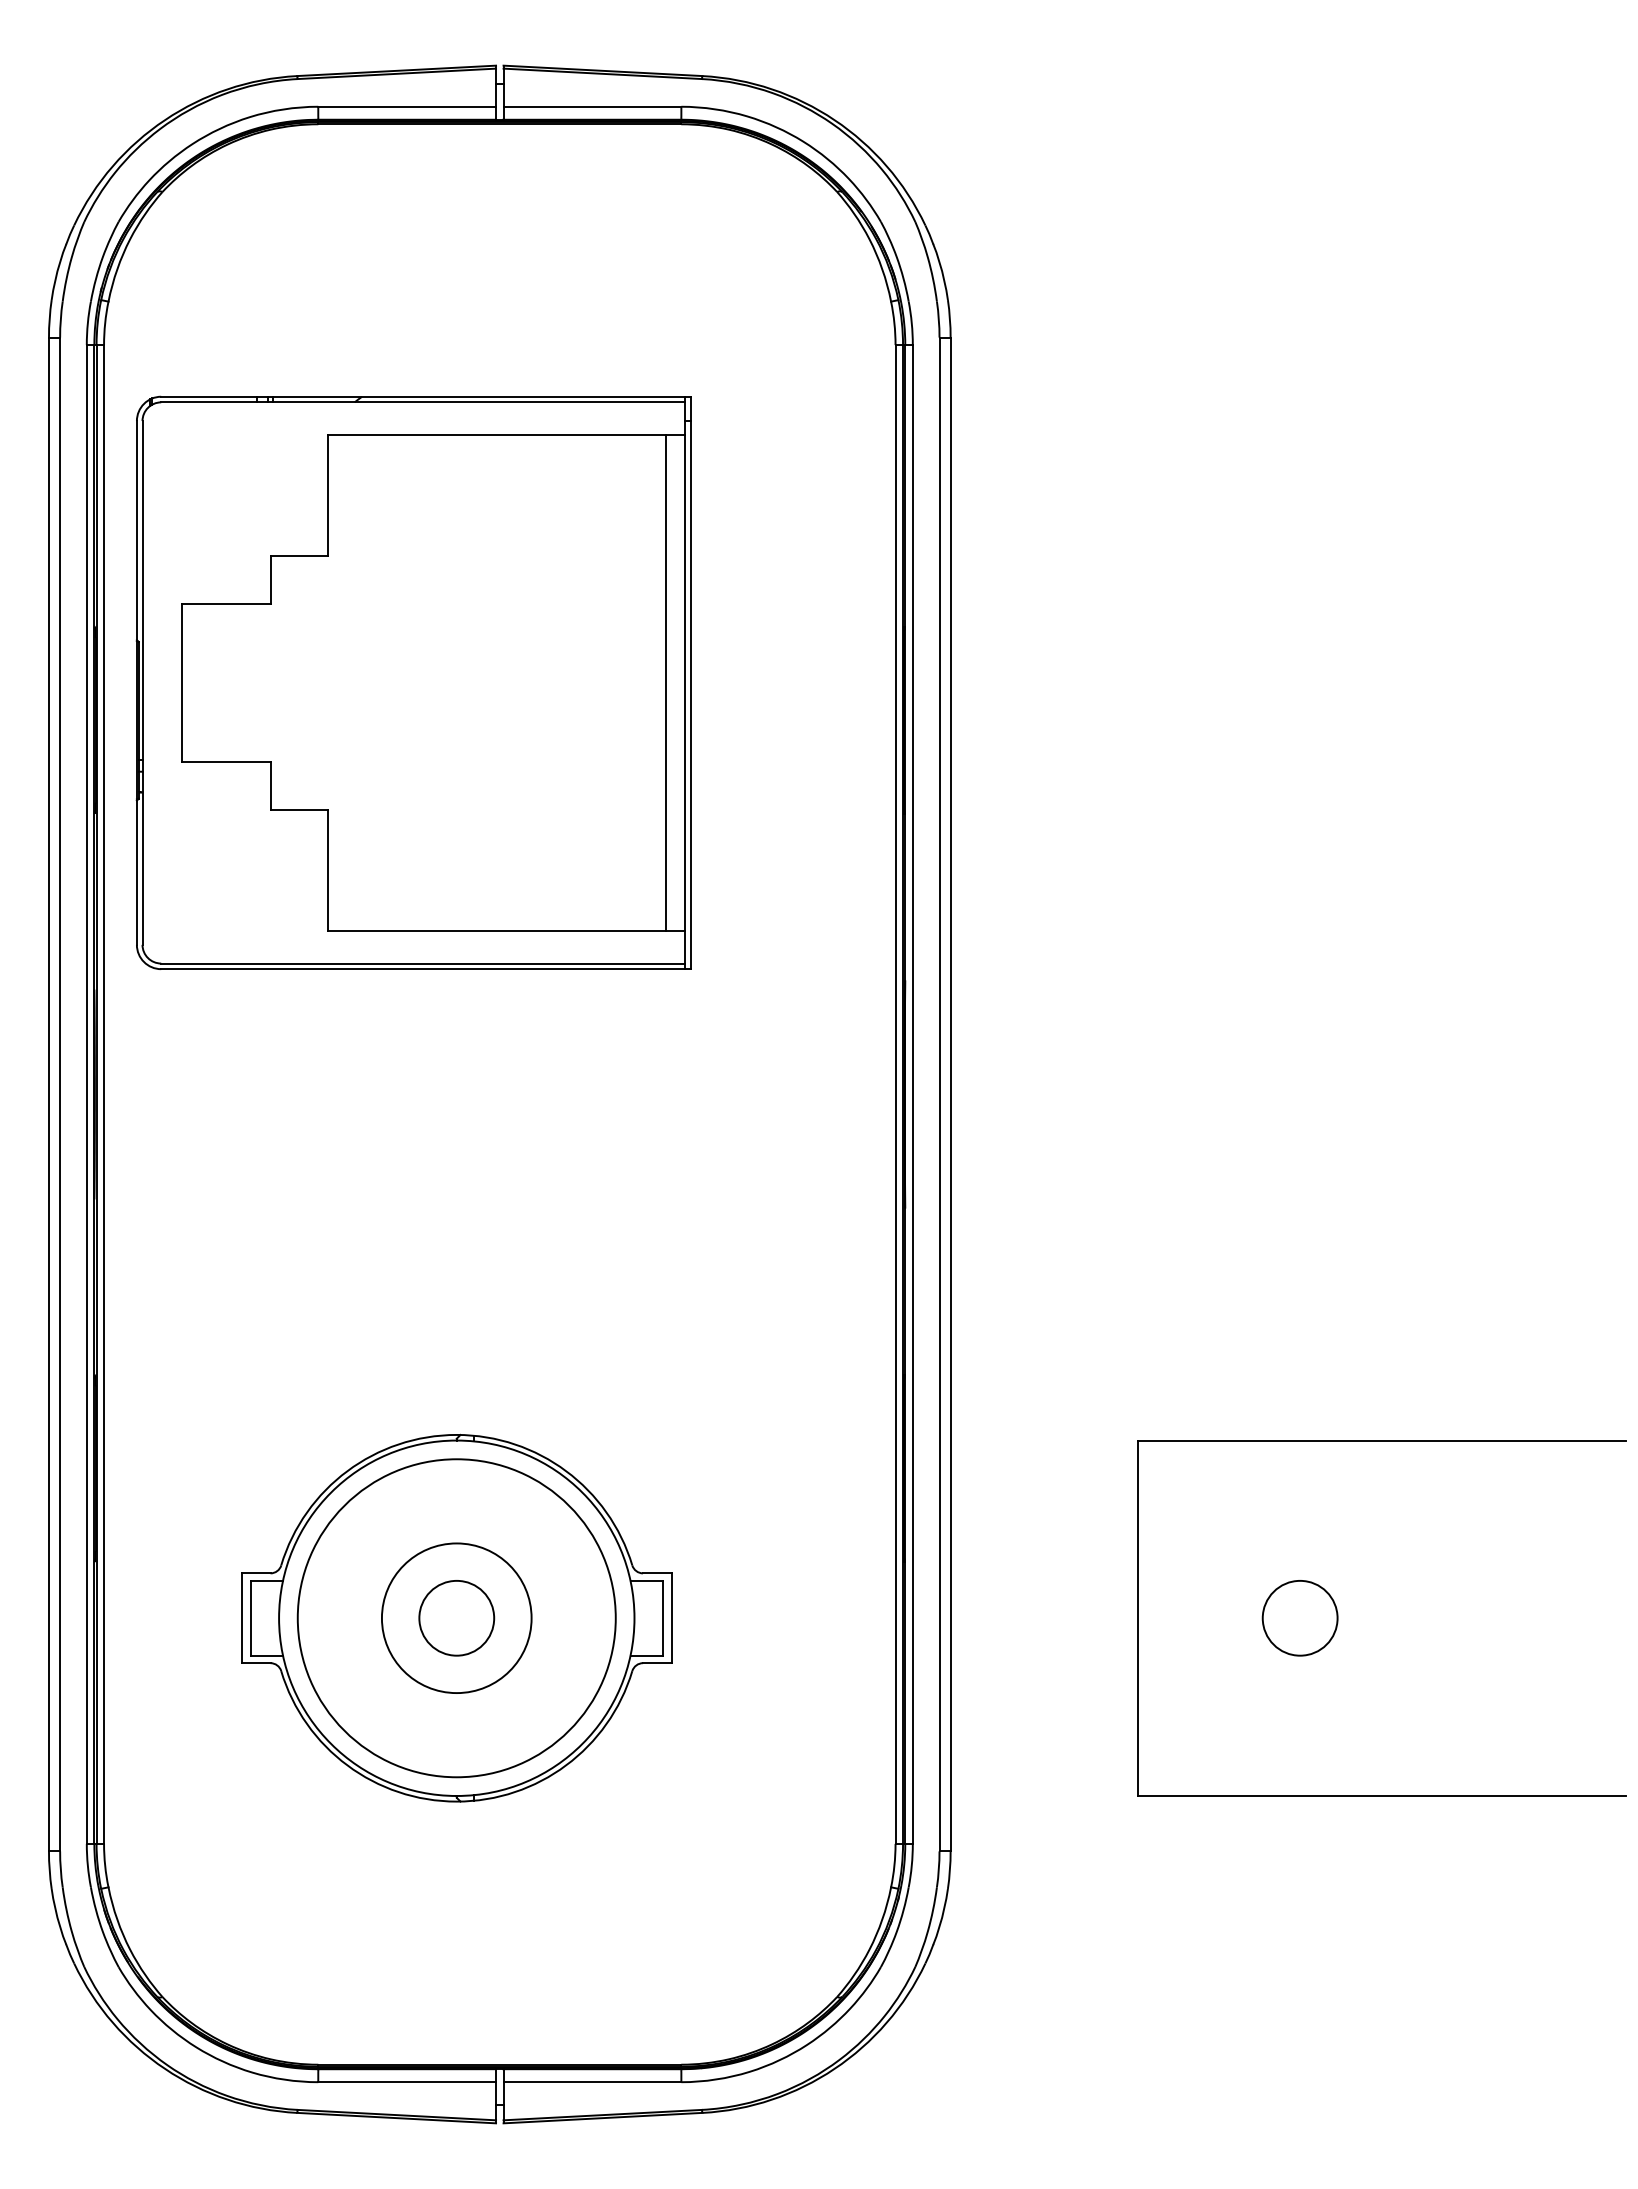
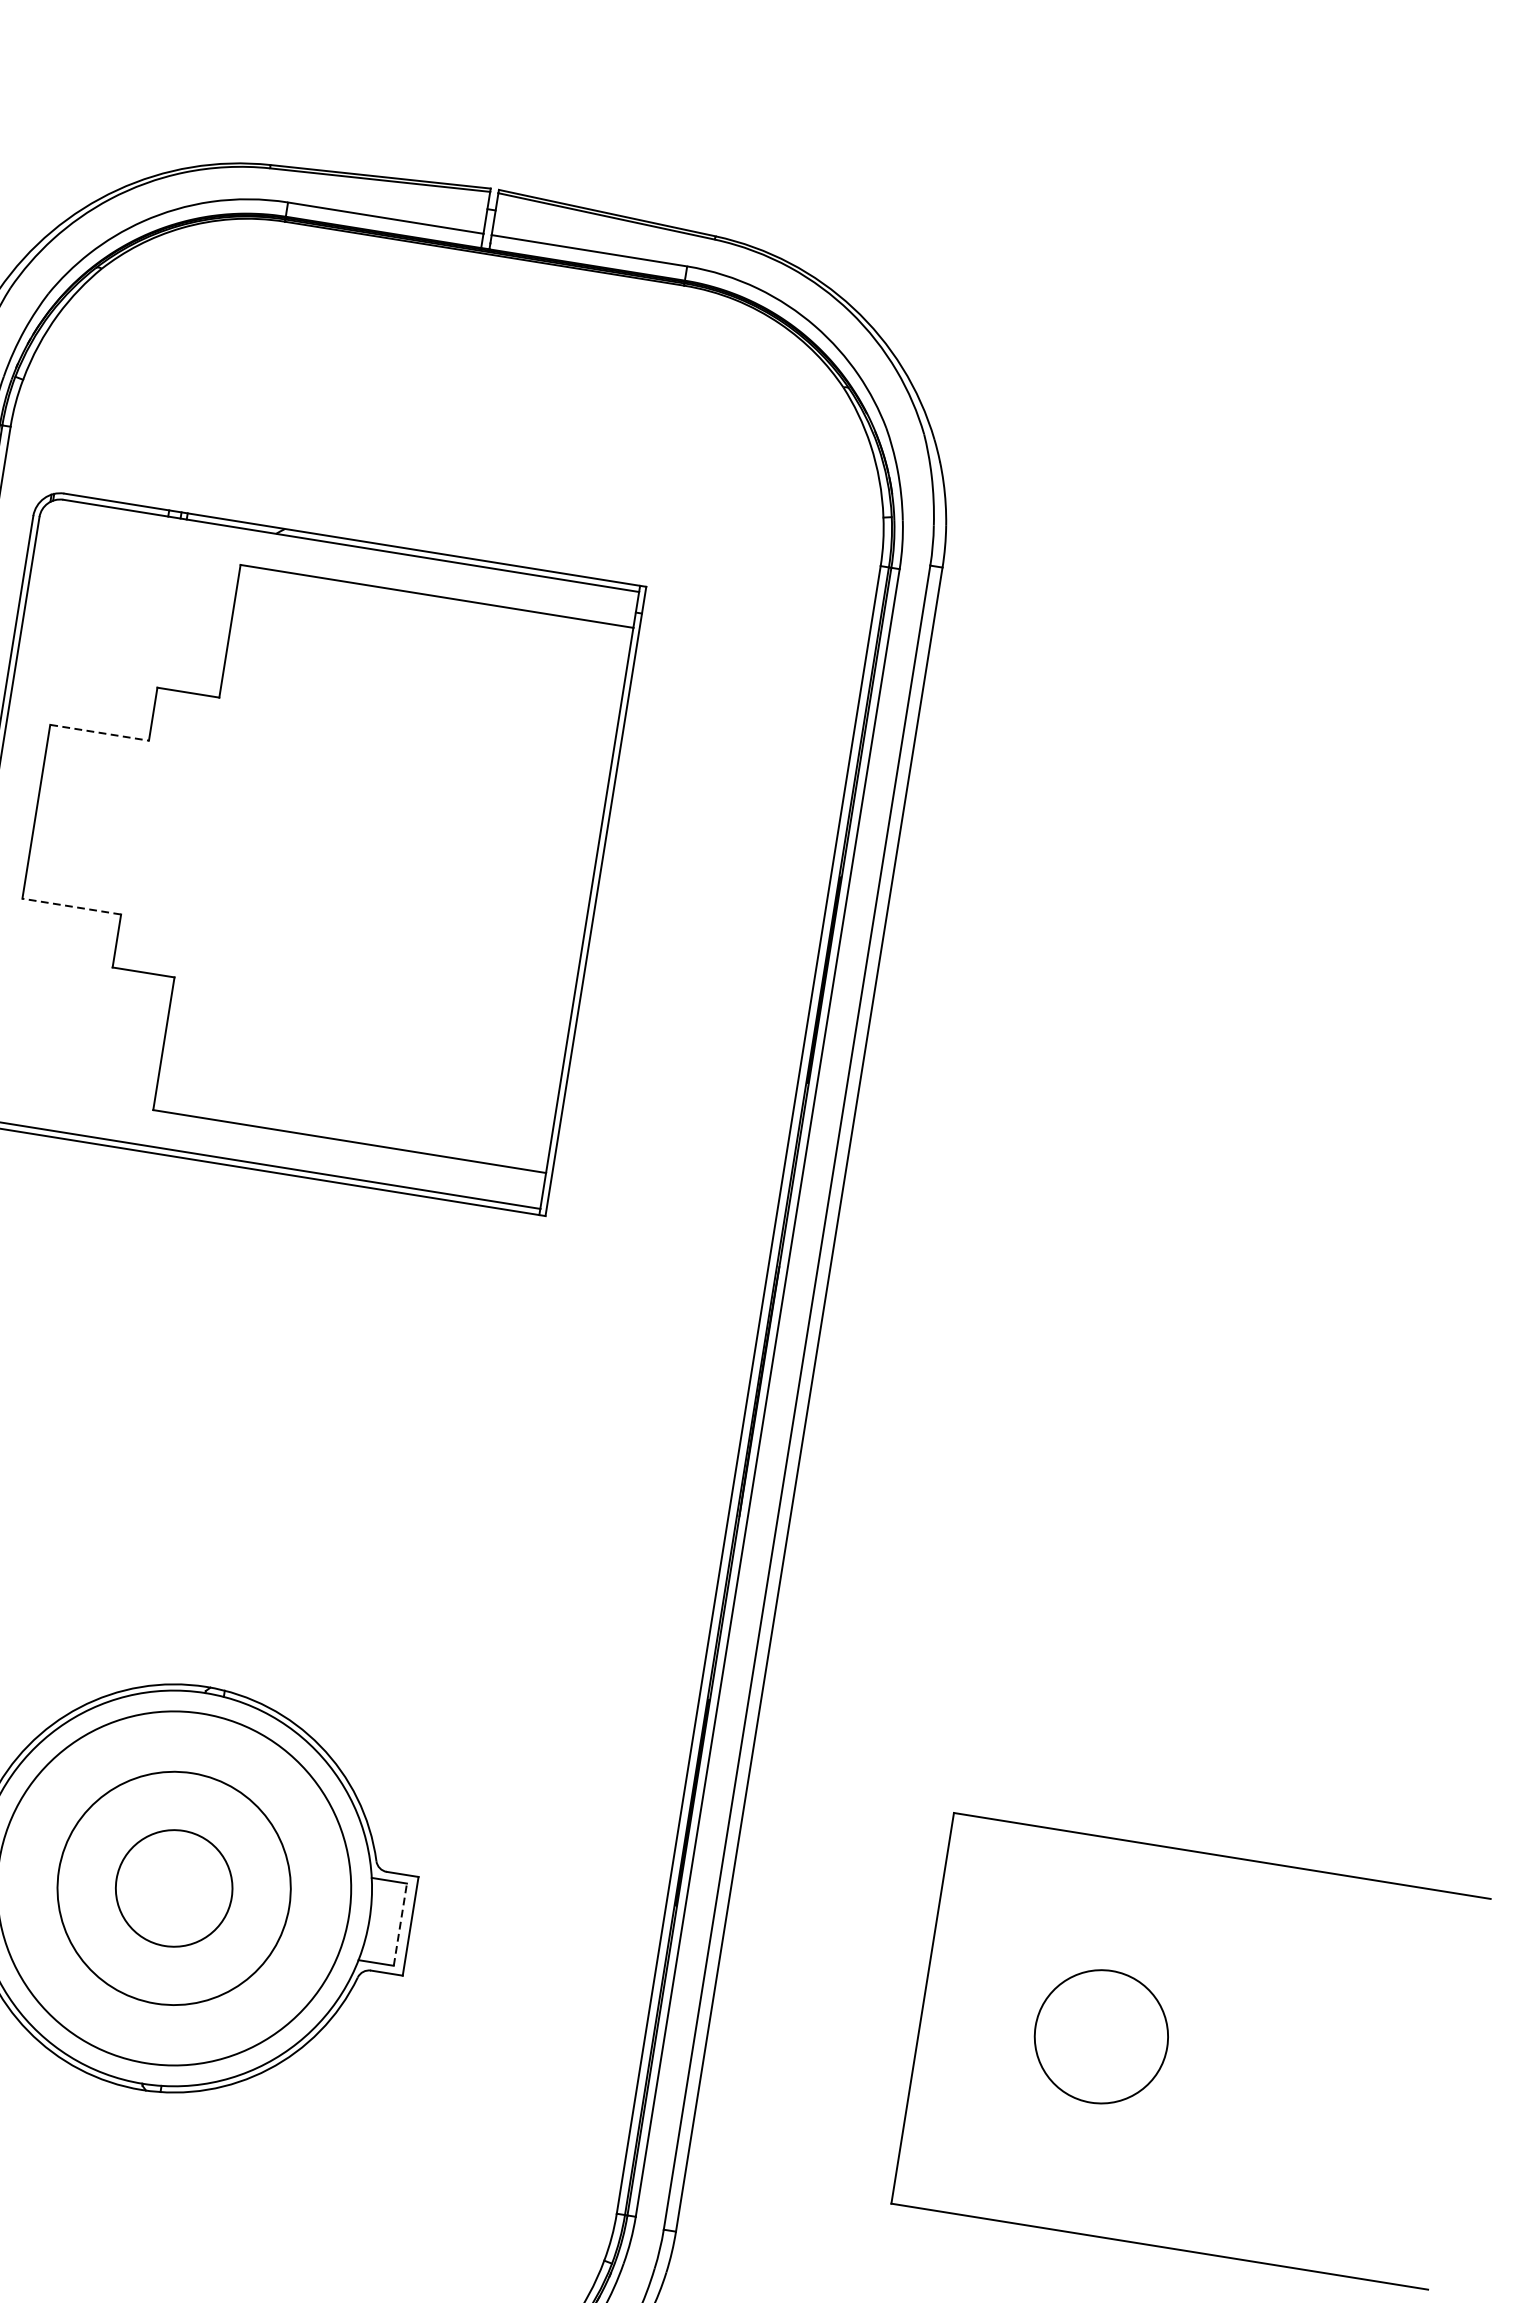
line: (226, 603) -> (99, 732), solid -> dashed
line: (666, 682) -> (569, 896), removed
line: (226, 762) -> (71, 907), solid -> dashed
circle: (456, 1617) -> (174, 1887), size x1.4
line: (662, 1617) -> (400, 1923), solid -> dashed
circle: (456, 1618) -> (173, 1888), size x1.4
circle: (1299, 1618) -> (1100, 2037), size x1.6

